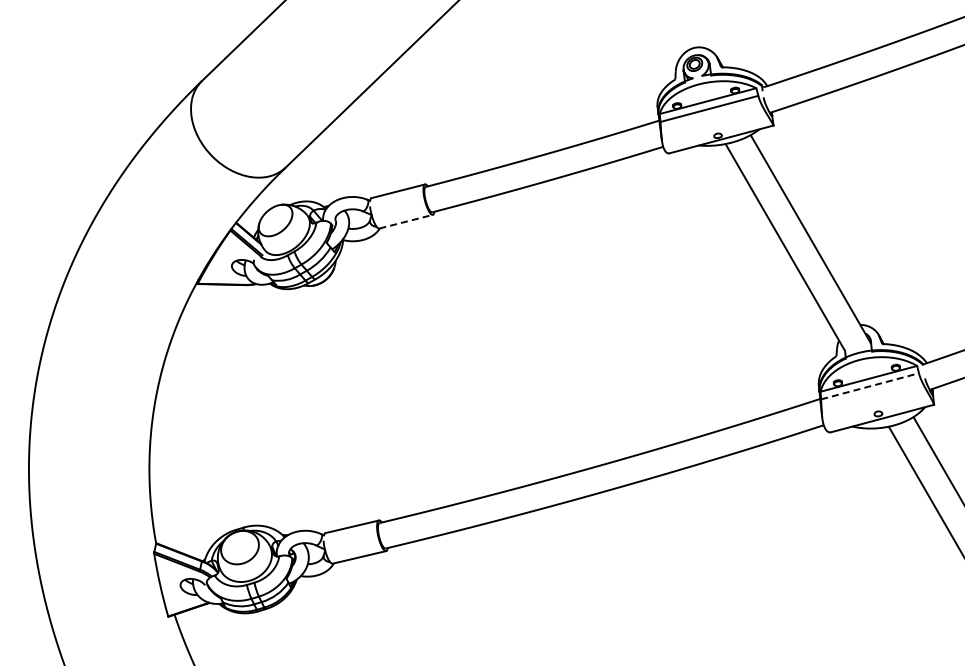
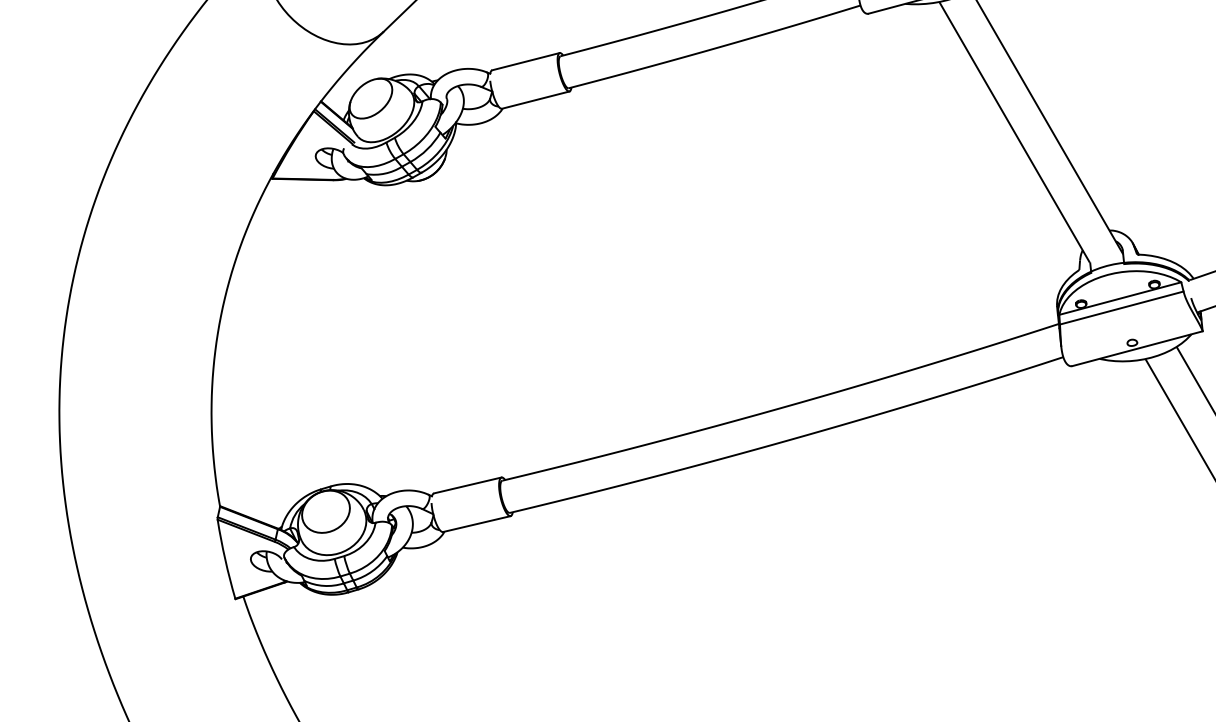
line: (406, 221) -> (536, 99), dashed -> solid
line: (870, 386) -> (1122, 308), dashed -> solid

